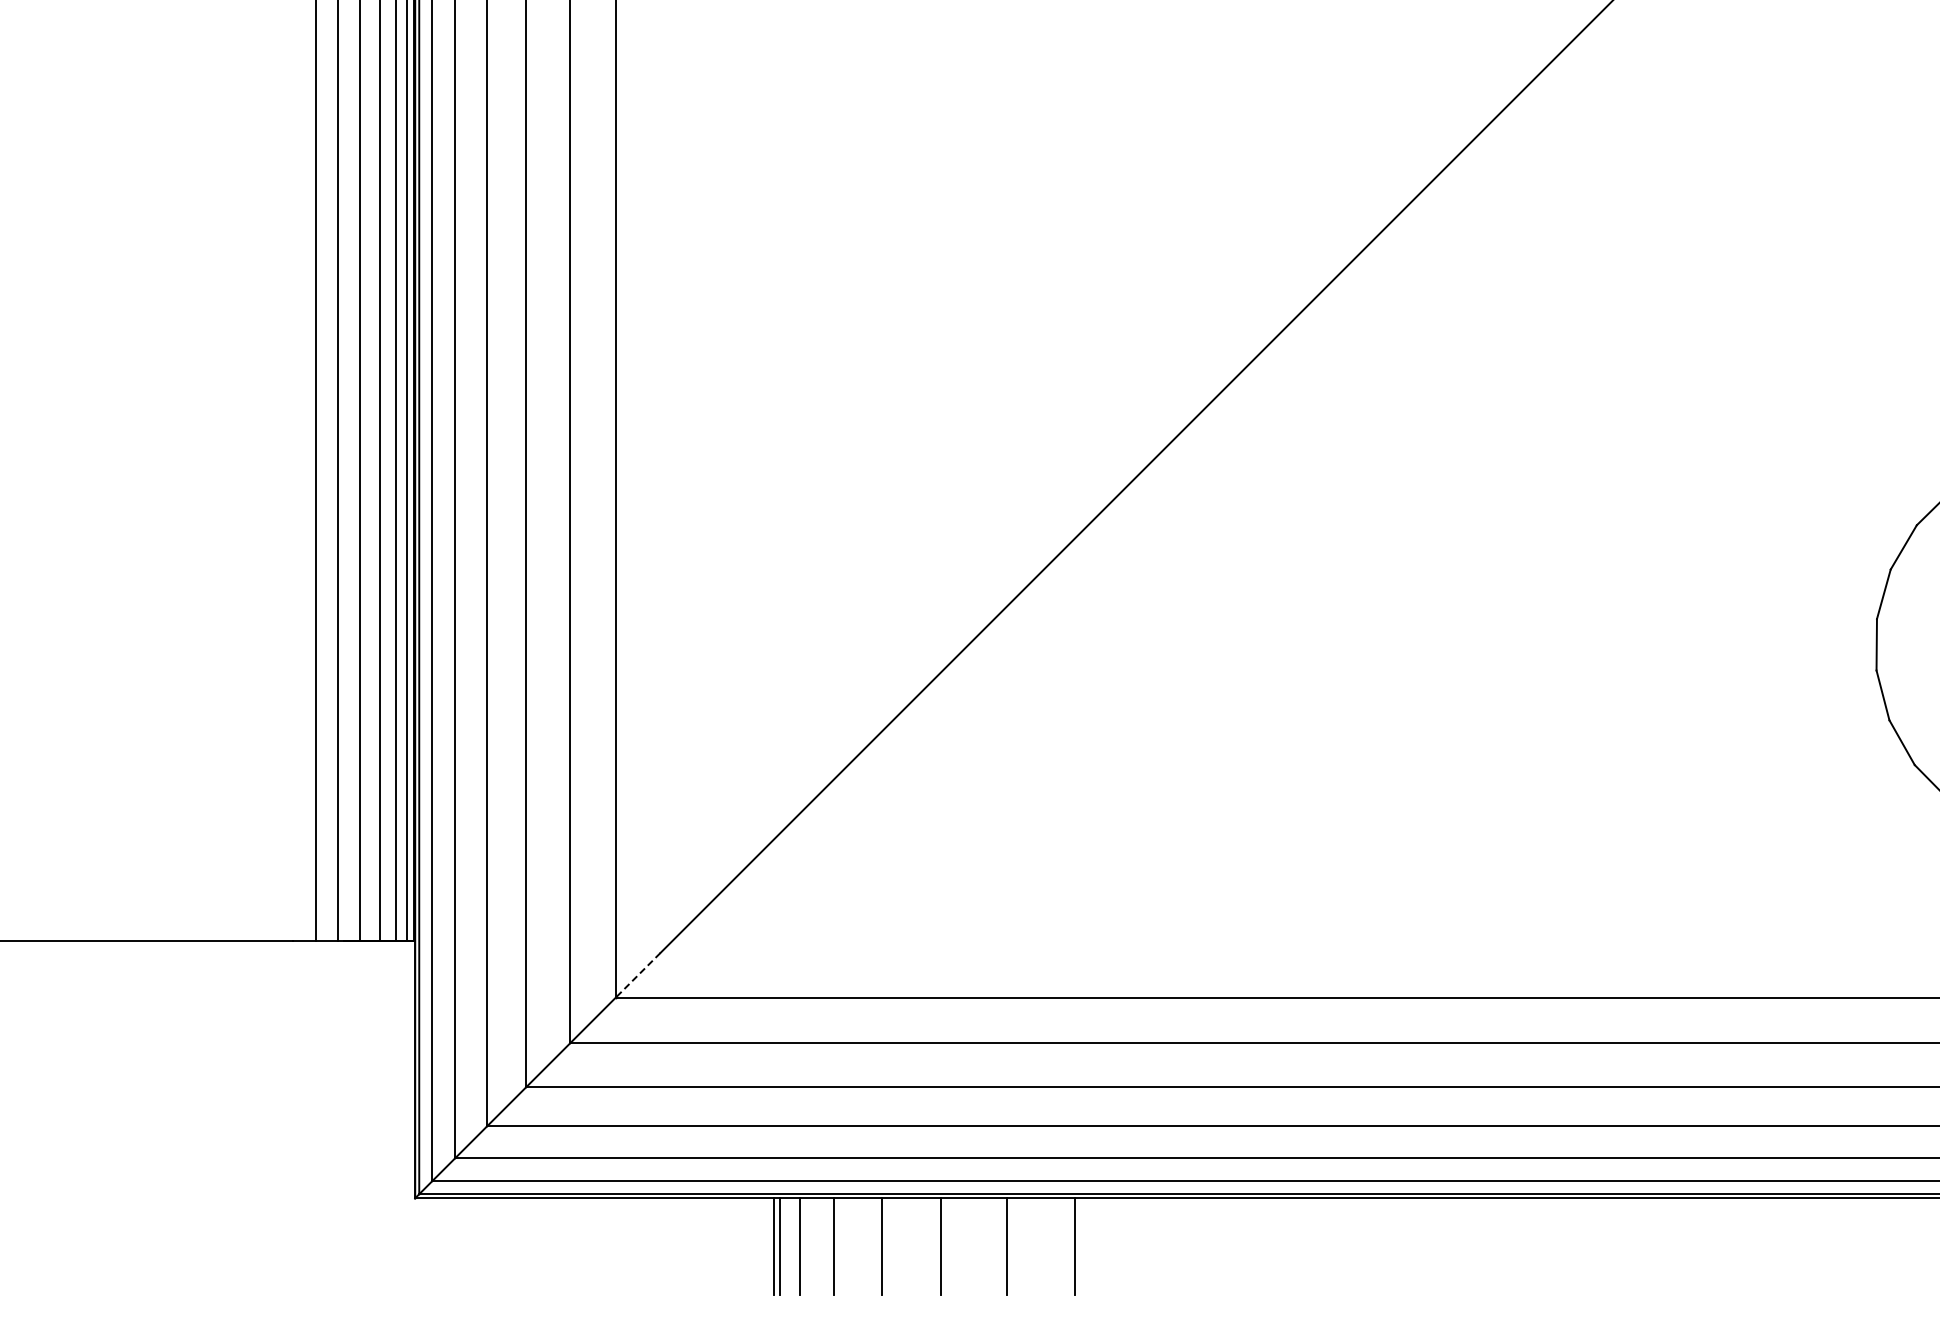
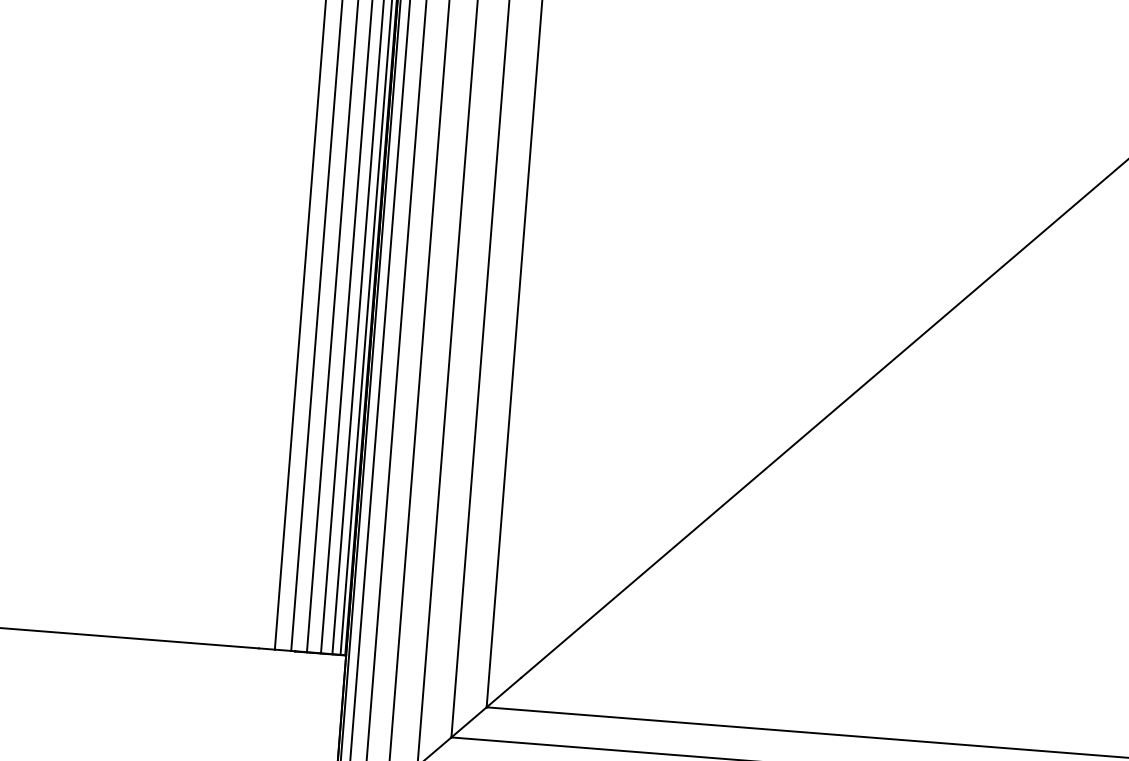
line: (638, 975) -> (504, 692), dashed -> solid

